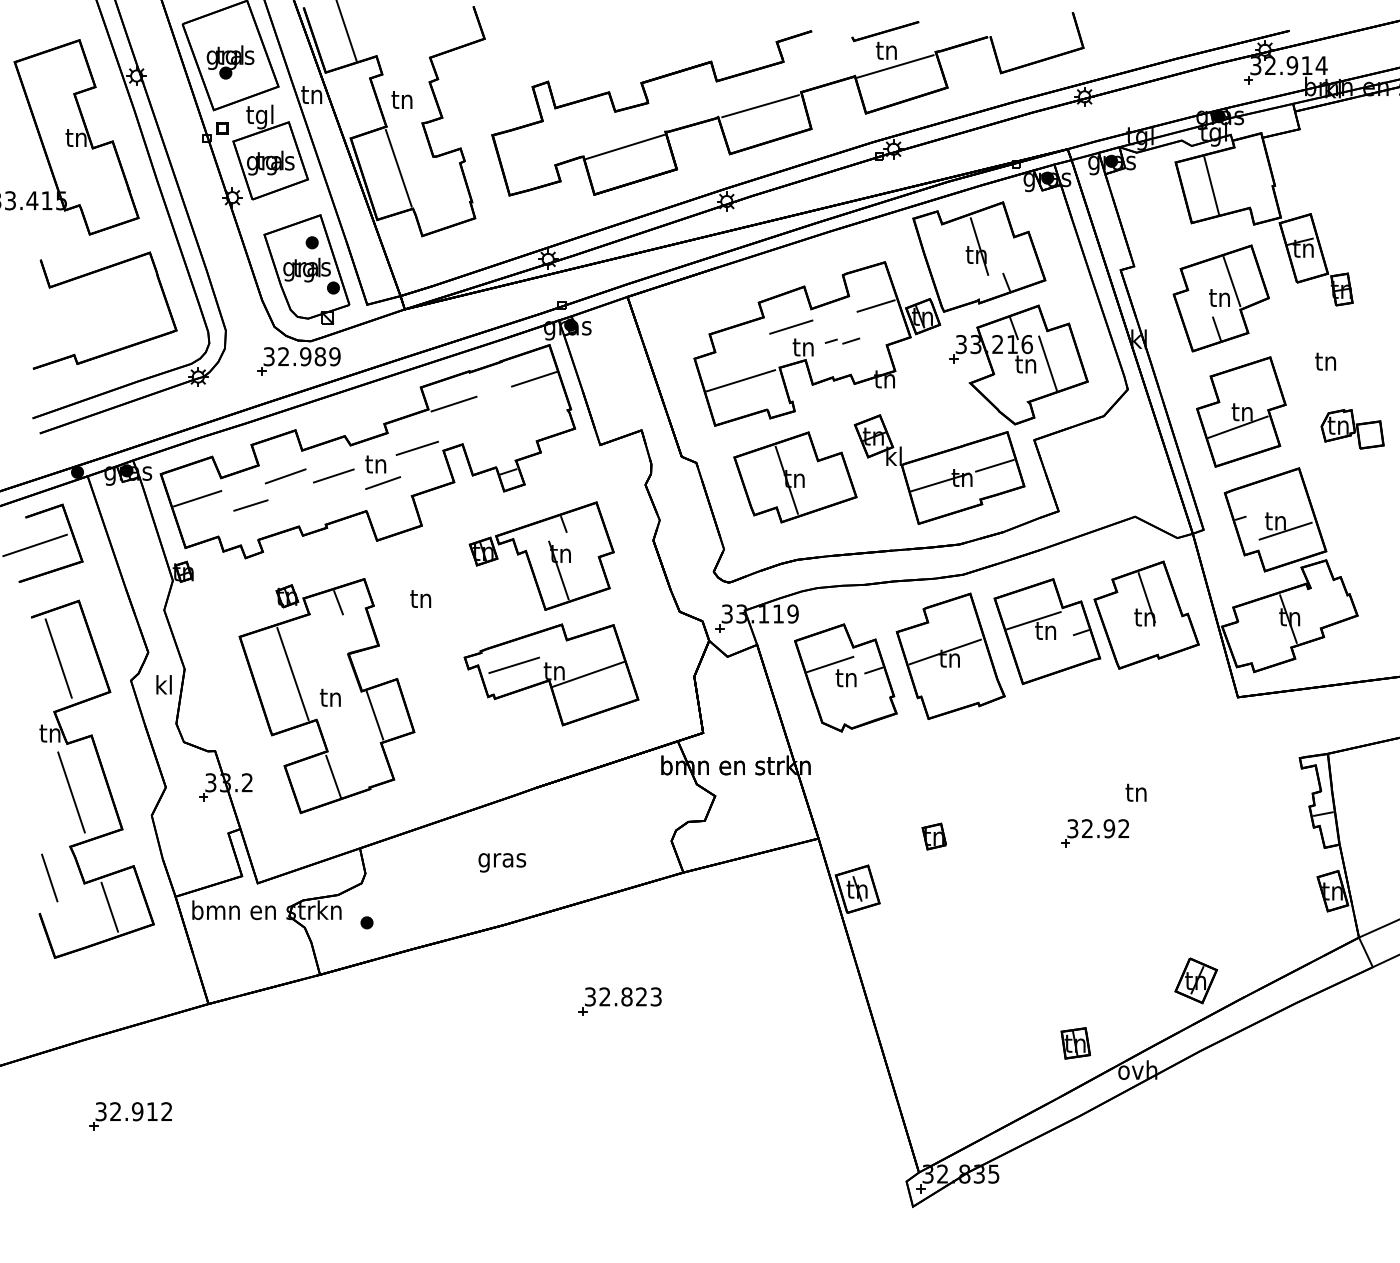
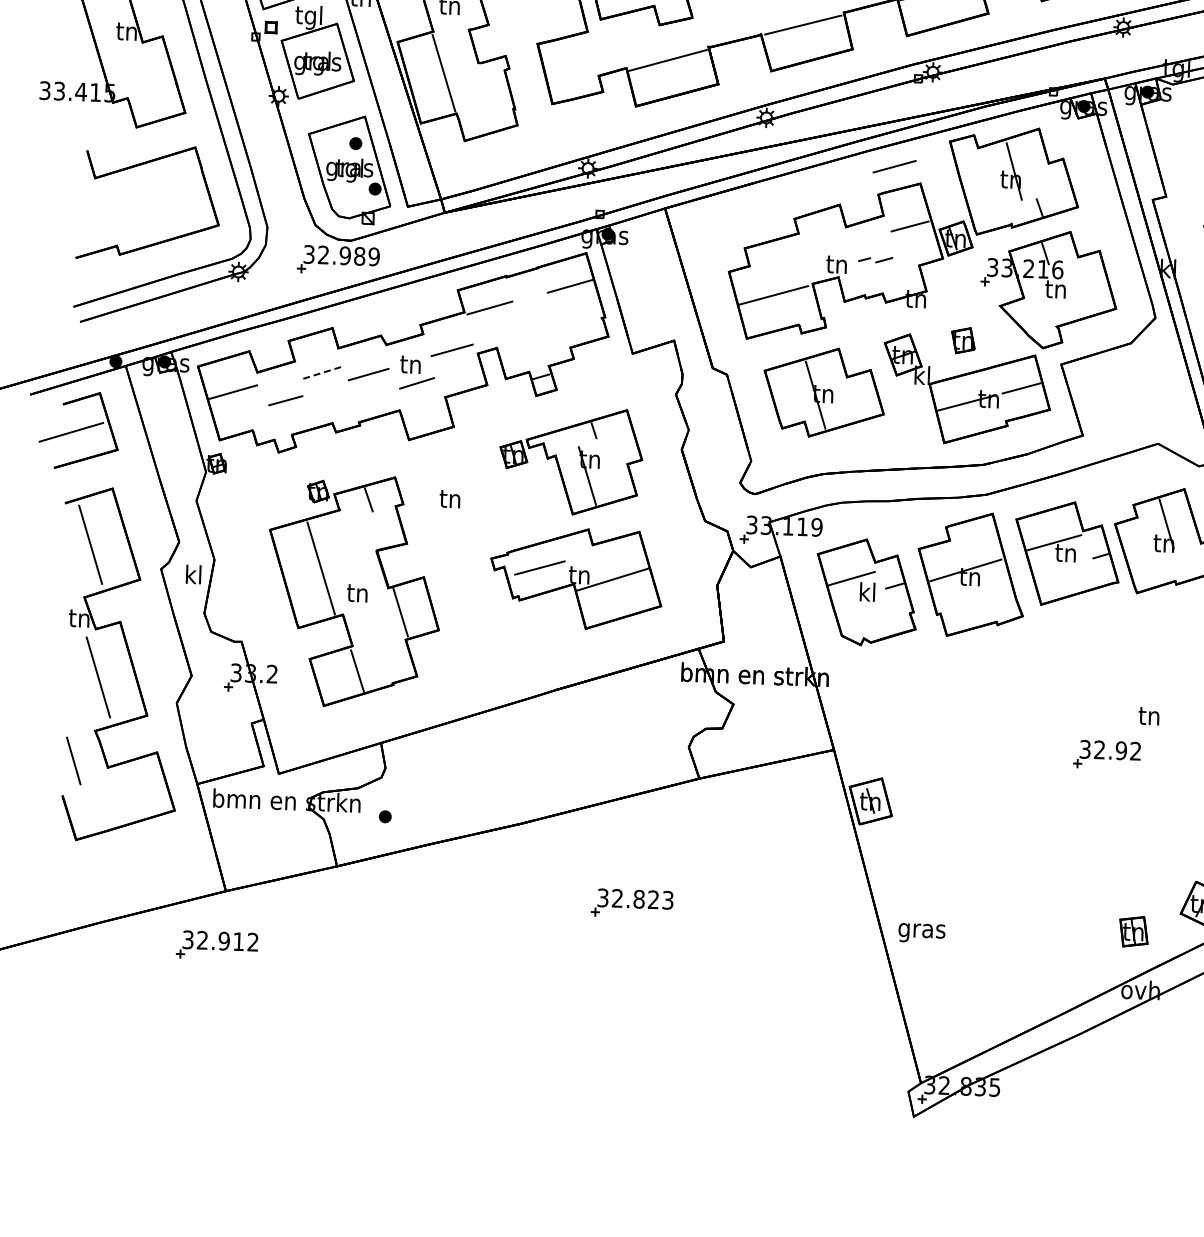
line: (791, 326) -> (894, 166), moved
line: (1047, 363) -> (1077, 289), removed
line: (285, 476) -> (321, 373), solid -> dashed
text: (845, 677) -> (866, 591), tn -> kl
part: (933, 836) -> (962, 340), moved
text: (502, 862) -> (922, 932), moved
line: (109, 906) -> (131, 791), removed
part: (1075, 1043) -> (1133, 931), moved
part: (130, 1116) -> (217, 945), moved

